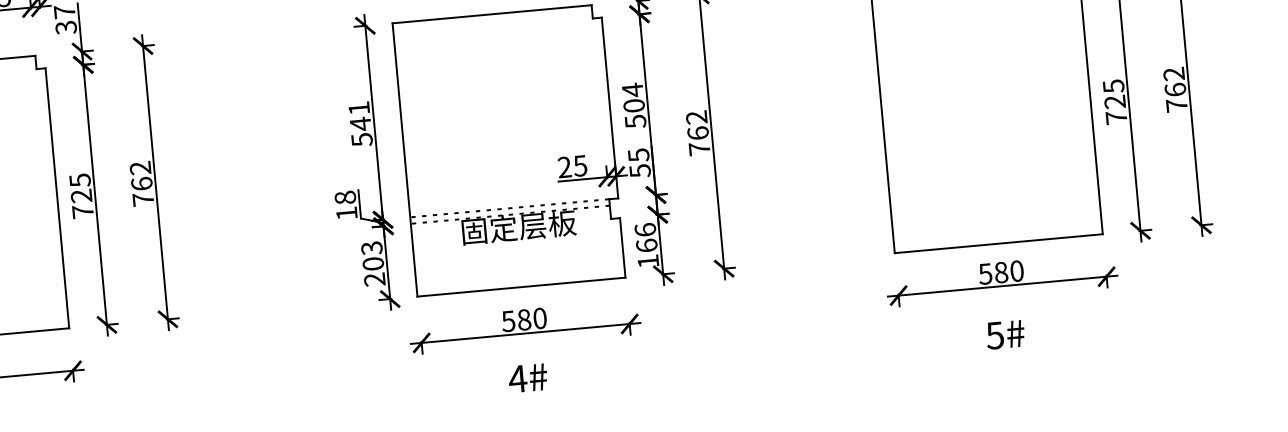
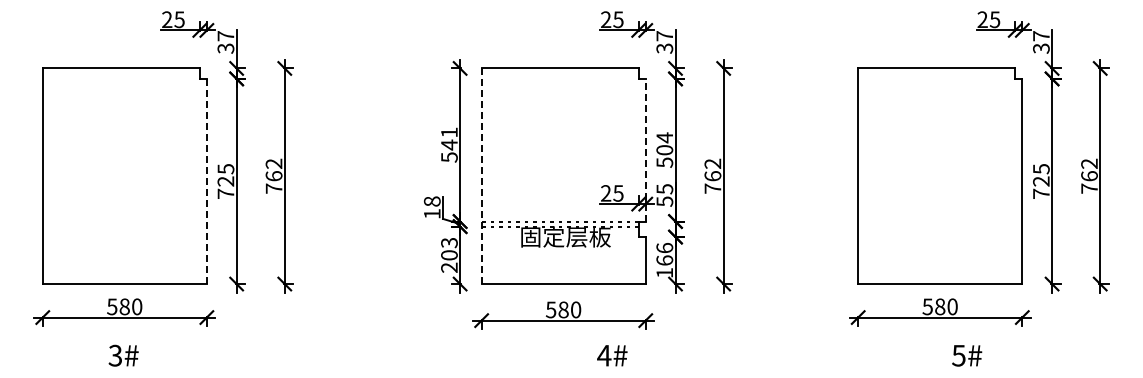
line: (609, 107) -> (645, 149), solid -> dashed
line: (404, 160) -> (481, 176), solid -> dashed
line: (56, 198) -> (206, 181), solid -> dashed
text: (1006, 334) -> (967, 355), moved
text: (528, 377) -> (612, 355), moved

